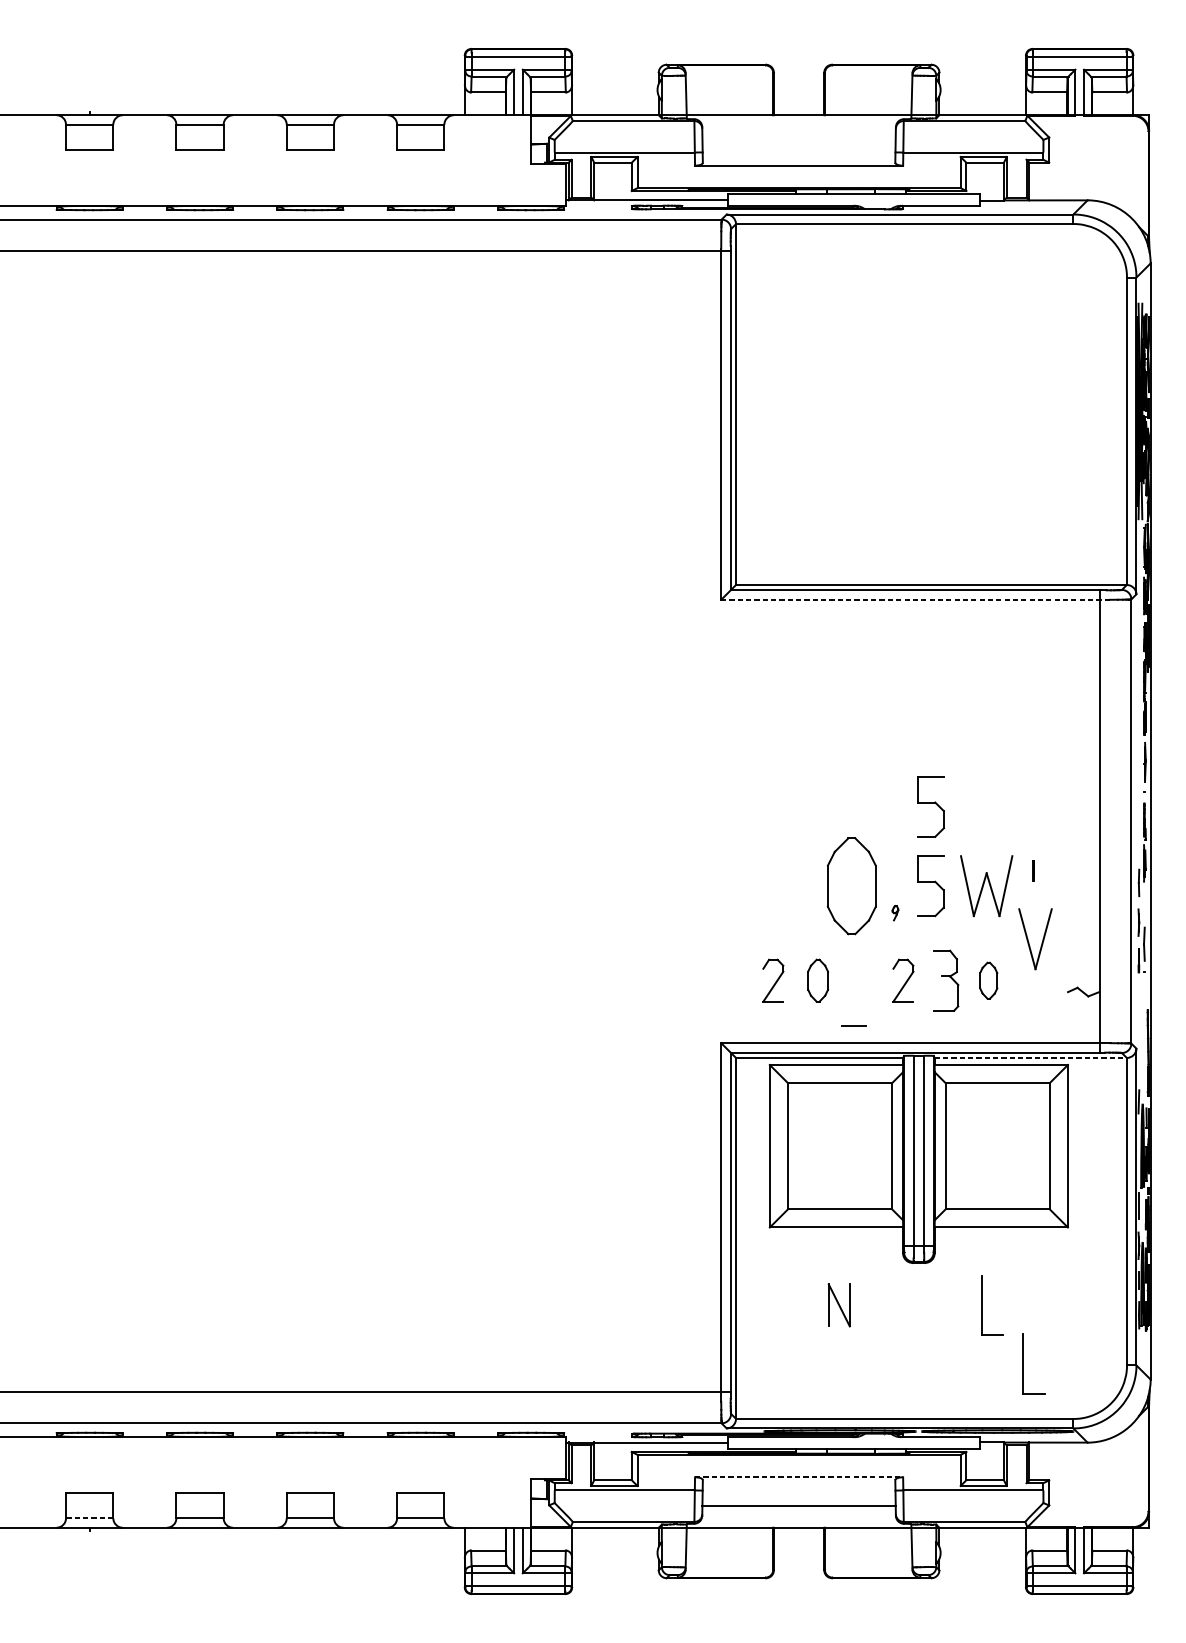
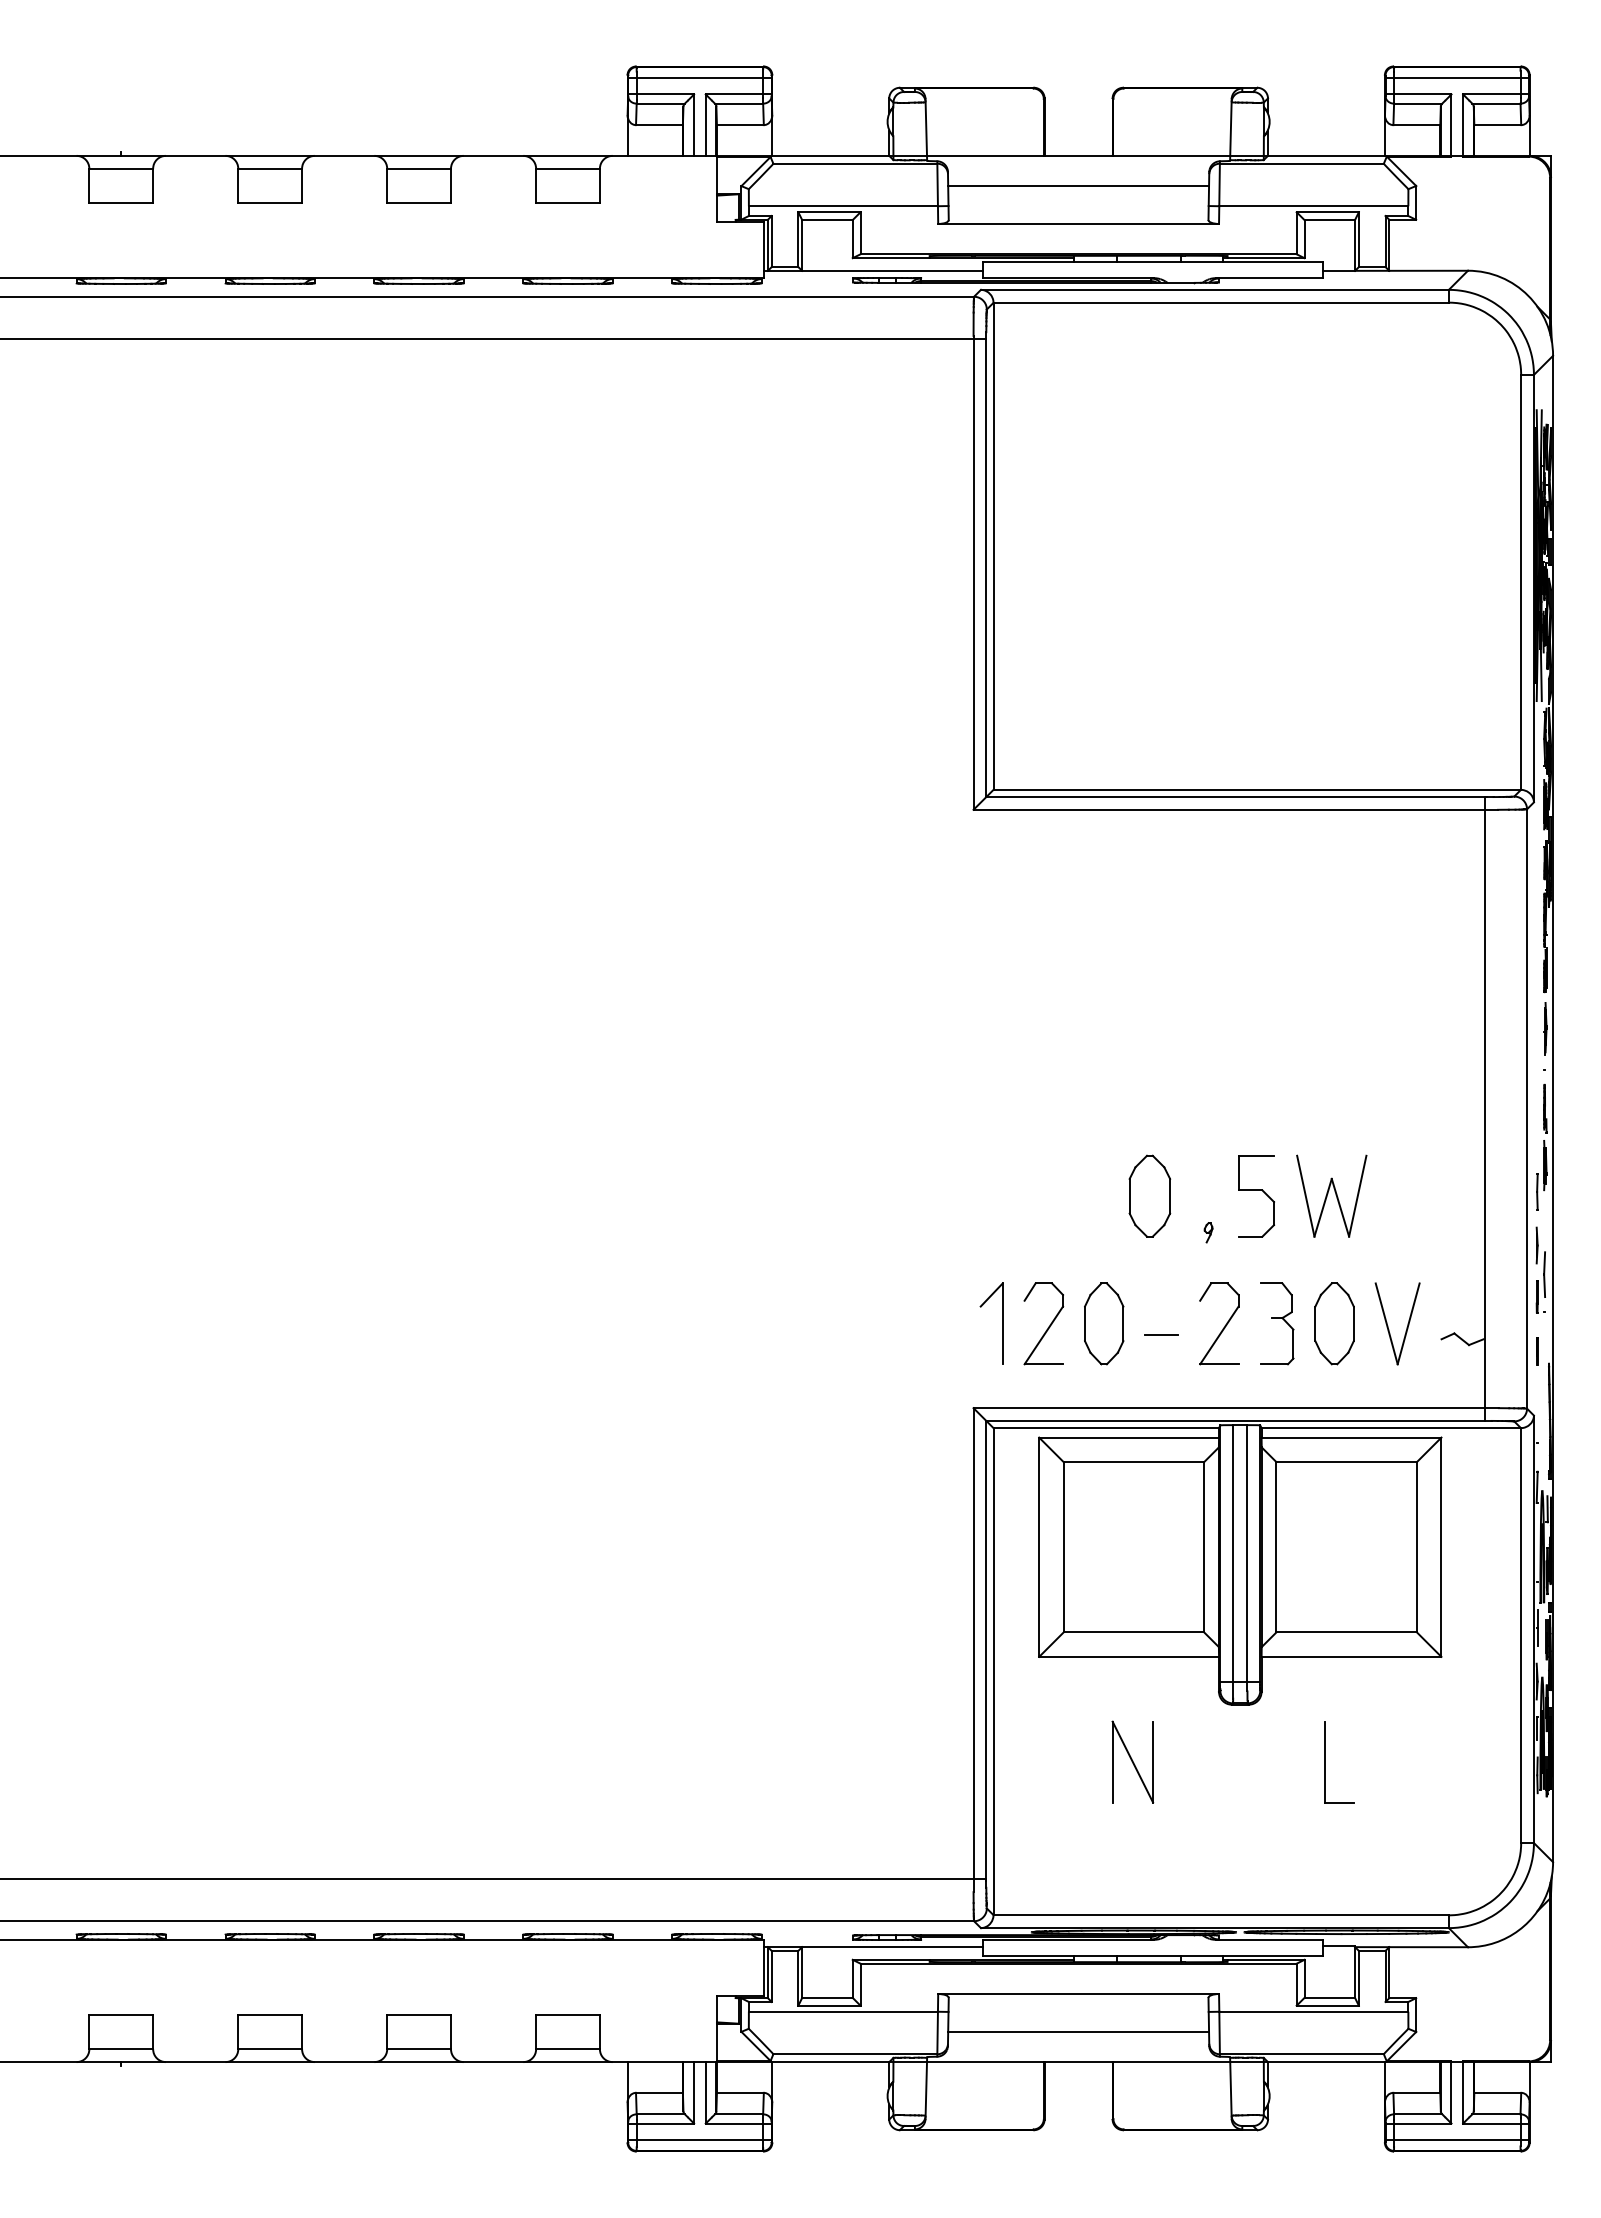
line: (798, 137) -> (1078, 185), added
line: (915, 599) -> (1235, 809), dashed -> solid
part: (930, 807) -> (1256, 1089), removed
line: (1033, 871) -> (1537, 1351), moved
part: (851, 885) -> (1149, 1195), size x0.62
part: (1028, 940) -> (1388, 1325), moved
part: (742, 980) -> (1002, 1323), added
part: (773, 980) -> (1043, 1323), size x1.43
part: (818, 980) -> (1104, 1323), size x1.43
part: (903, 980) -> (1219, 1323), size x1.43
part: (988, 980) -> (1334, 1323), size x1.67
line: (853, 1024) -> (1161, 1334), moved
line: (1030, 1058) -> (1391, 1428), dashed -> solid
part: (839, 1305) -> (1132, 1761), size x1.43
part: (1023, 1364) -> (1381, 1841), removed
line: (799, 1477) -> (1079, 1994), dashed -> solid
line: (89, 1518) -> (121, 2049), dashed -> solid

